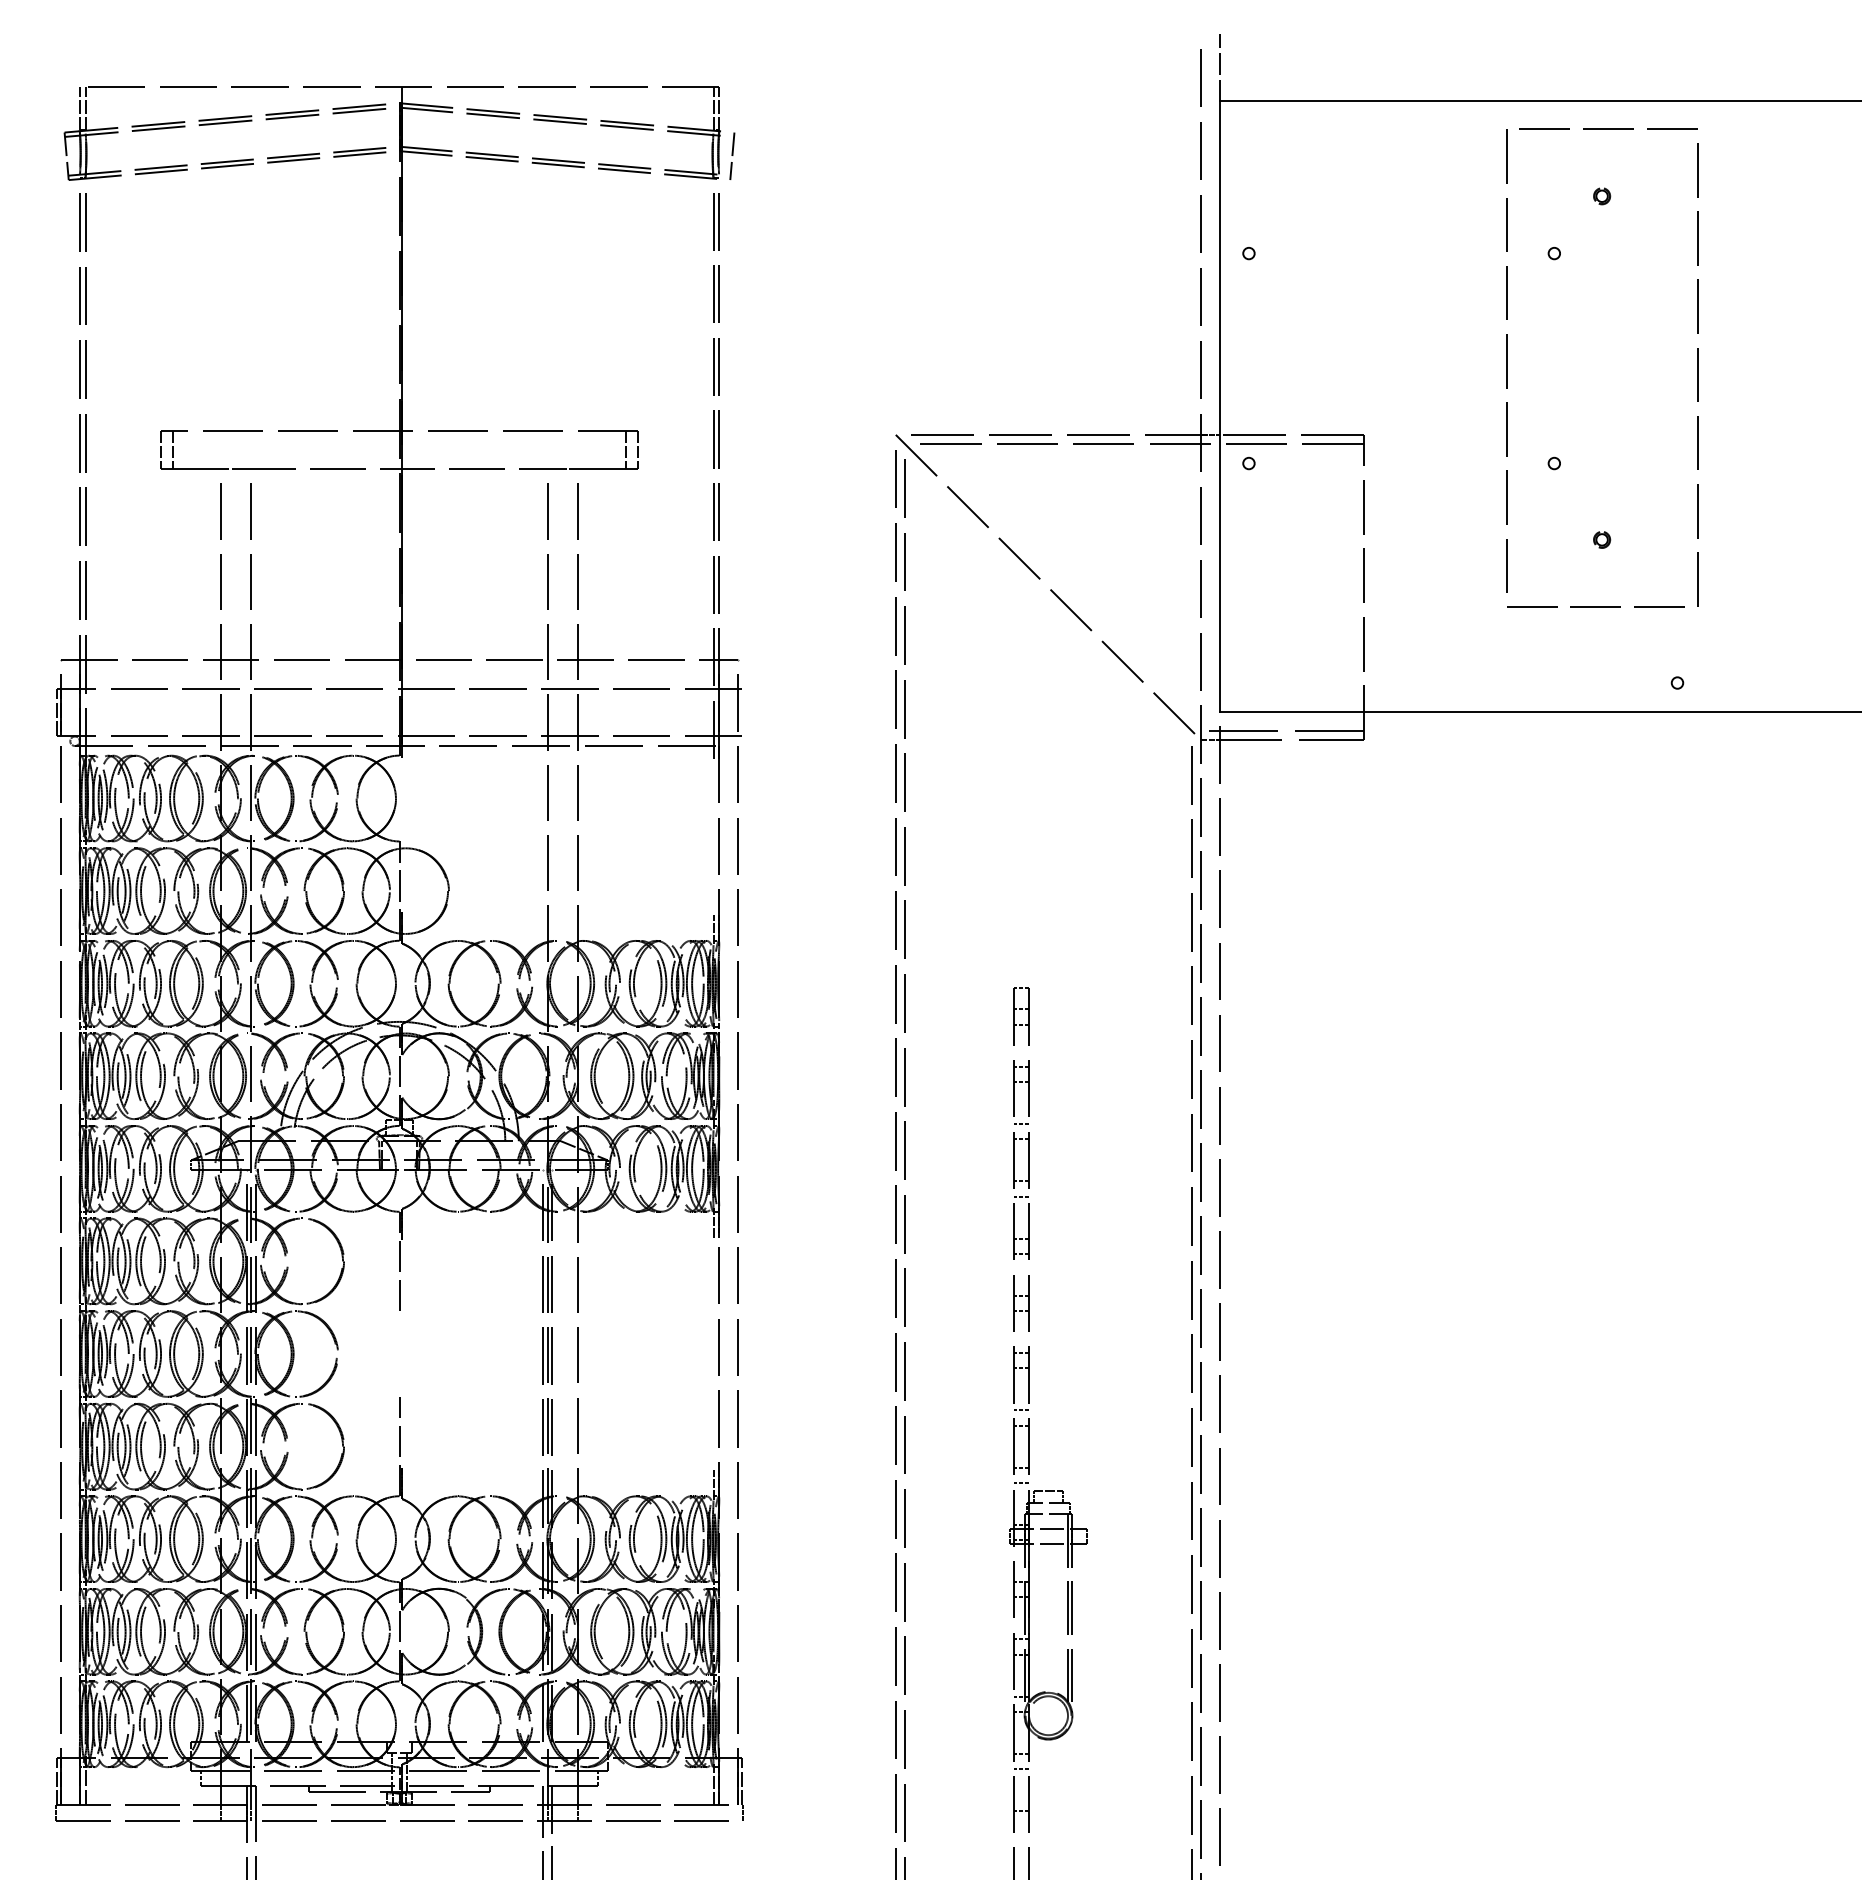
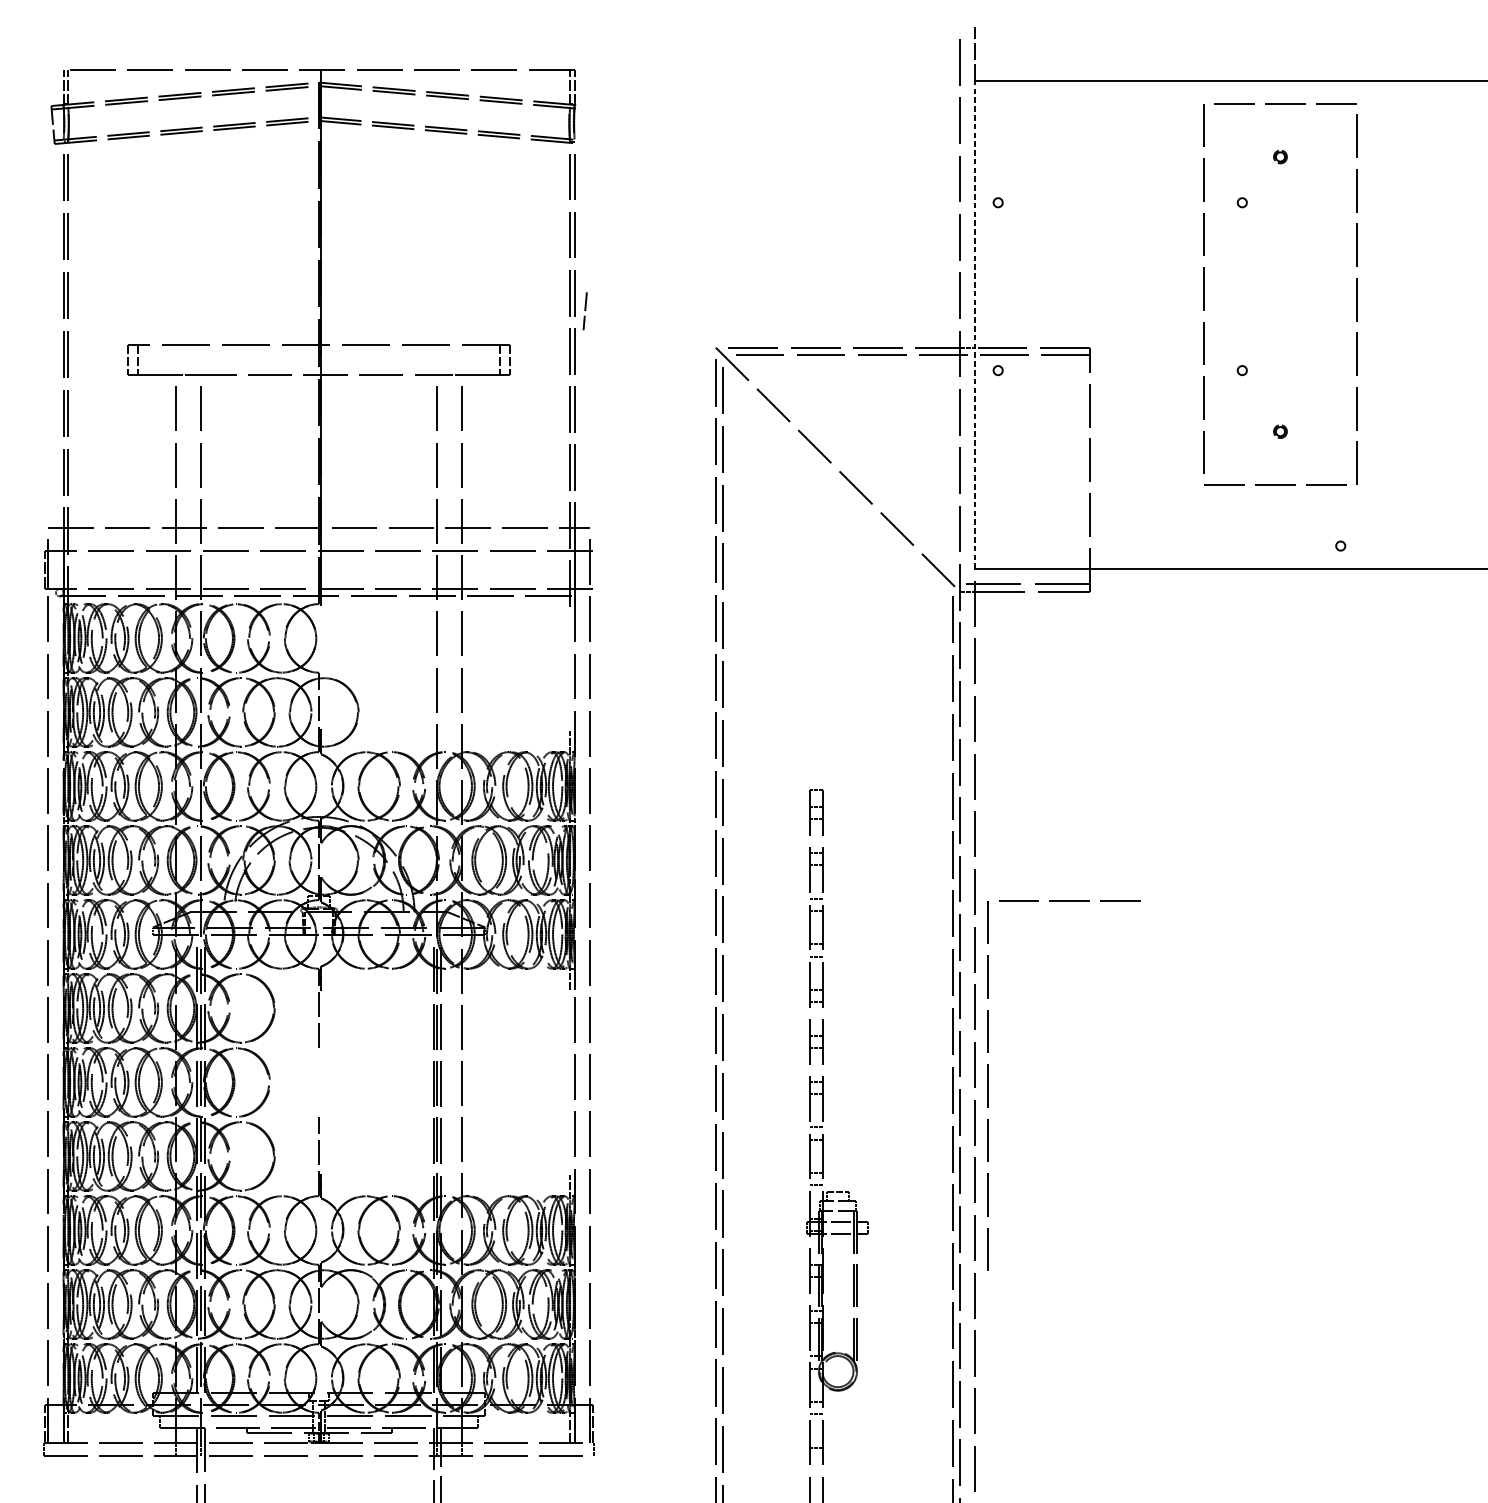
line: (732, 155) -> (585, 310), moved
line: (1220, 405) -> (975, 324), solid -> dashed
part: (1237, 1357) -> (989, 1085), added

